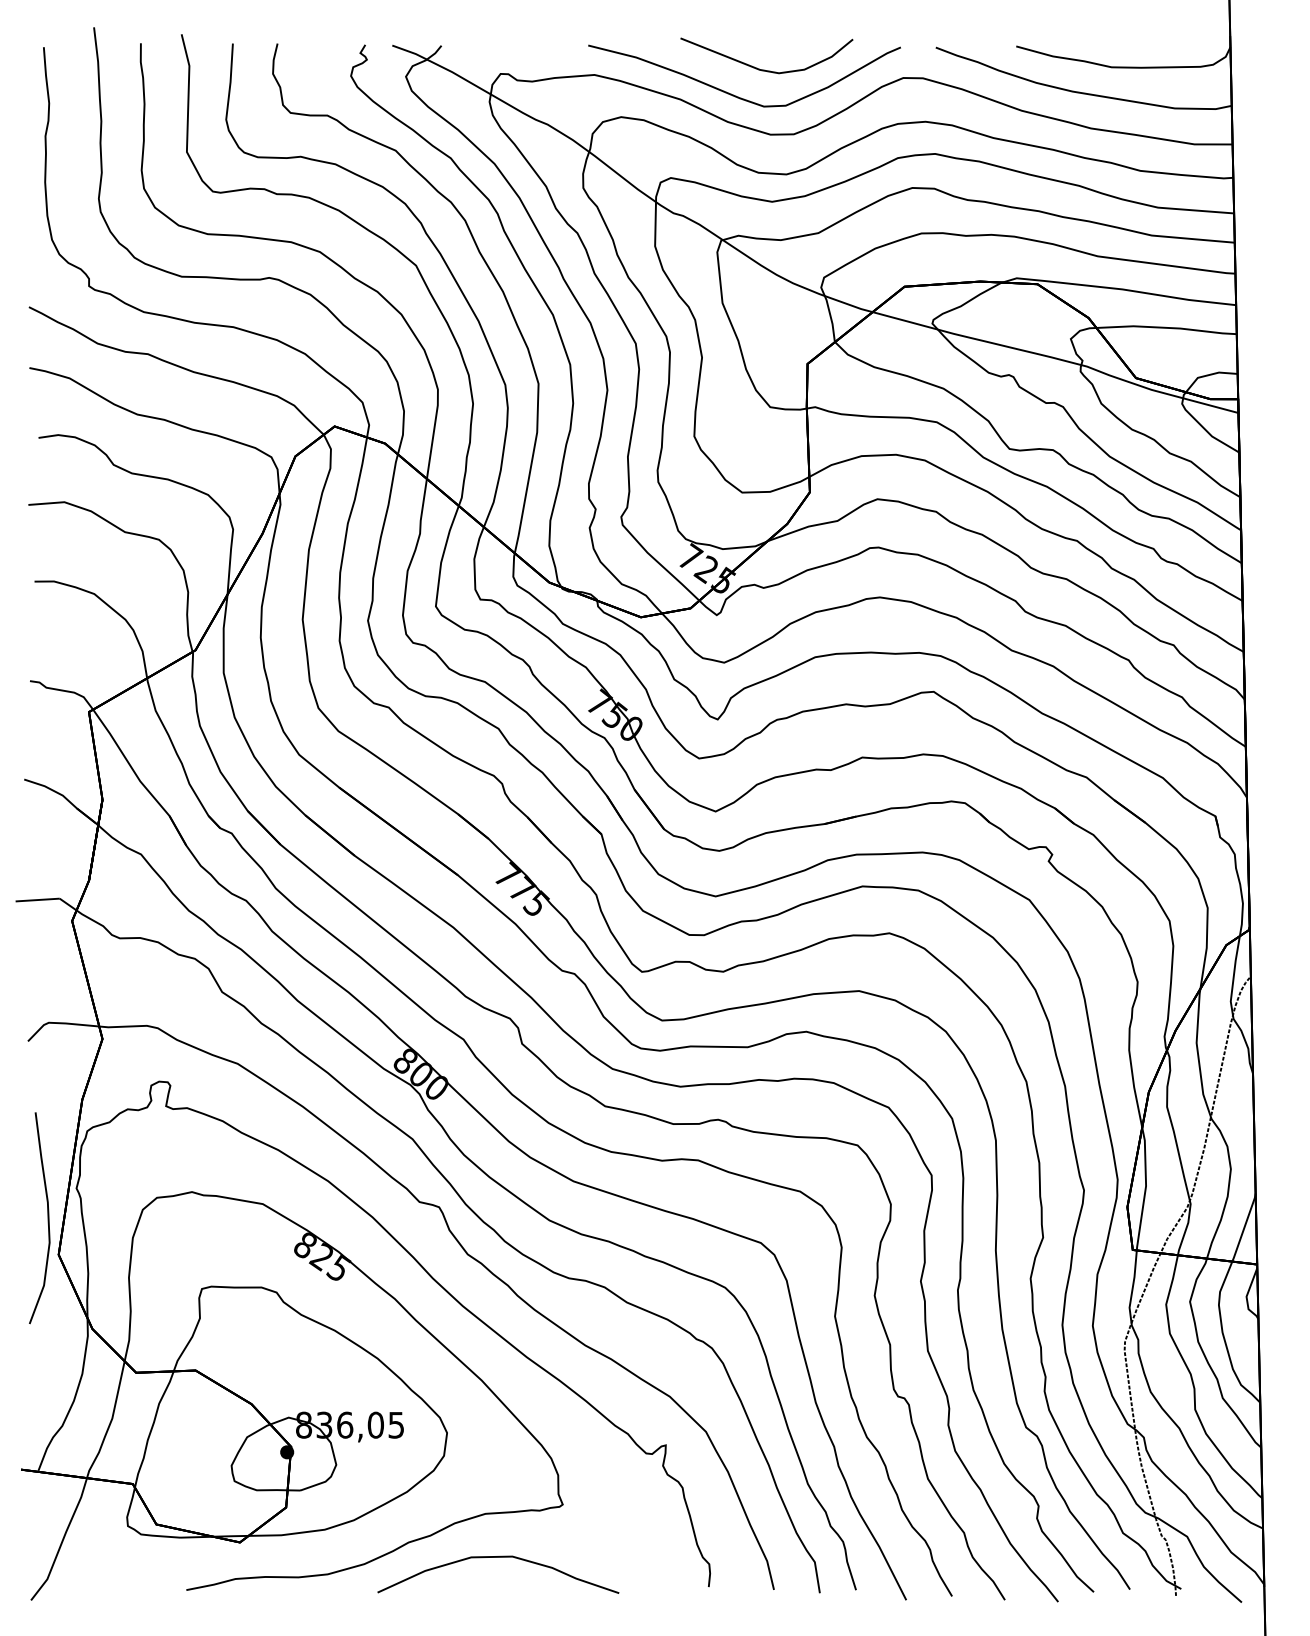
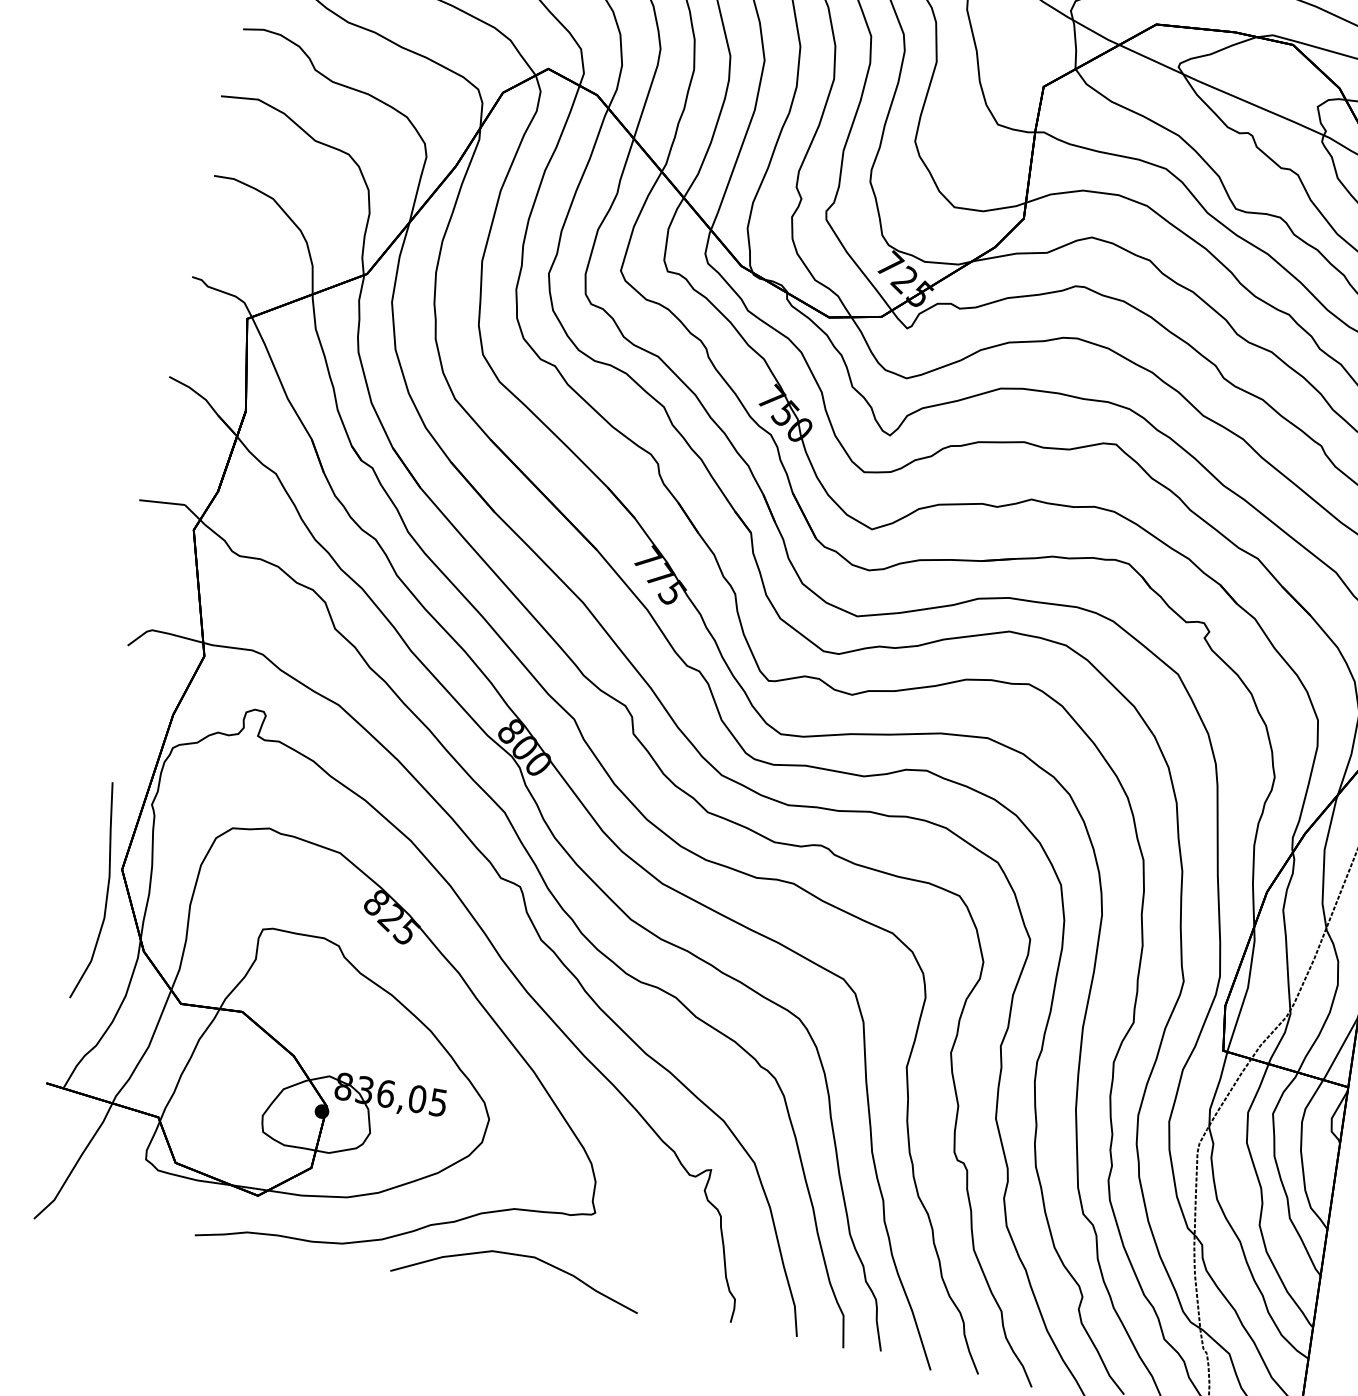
curve: (47, 1218) -> (106, 893), moved

